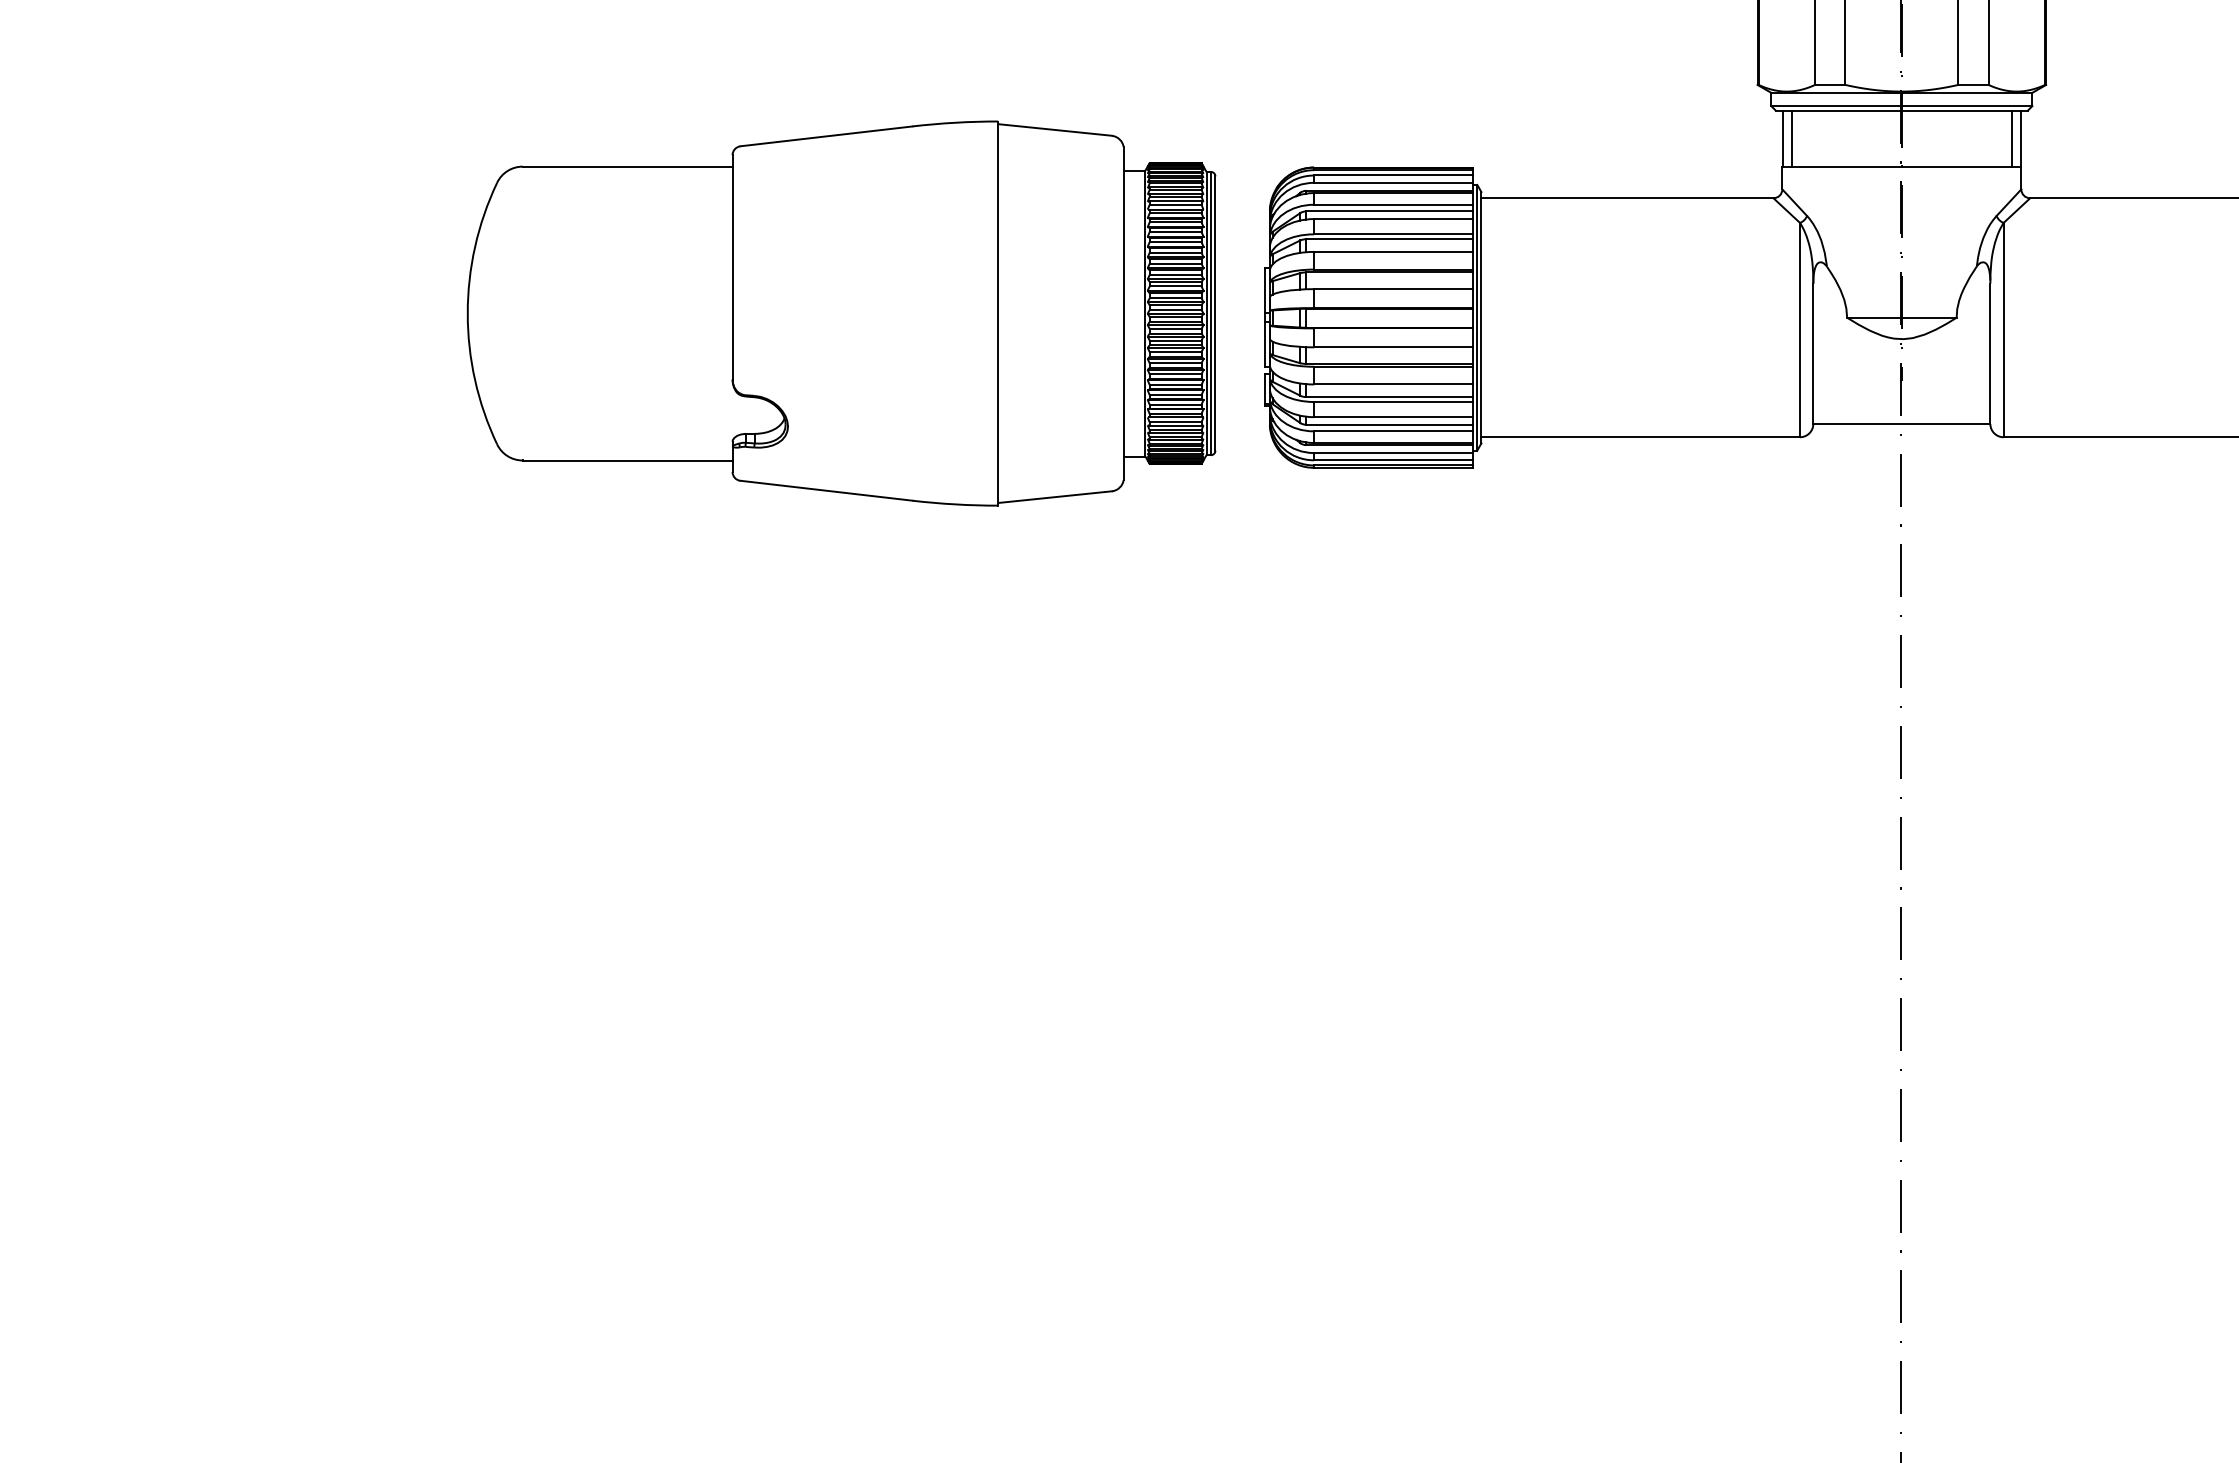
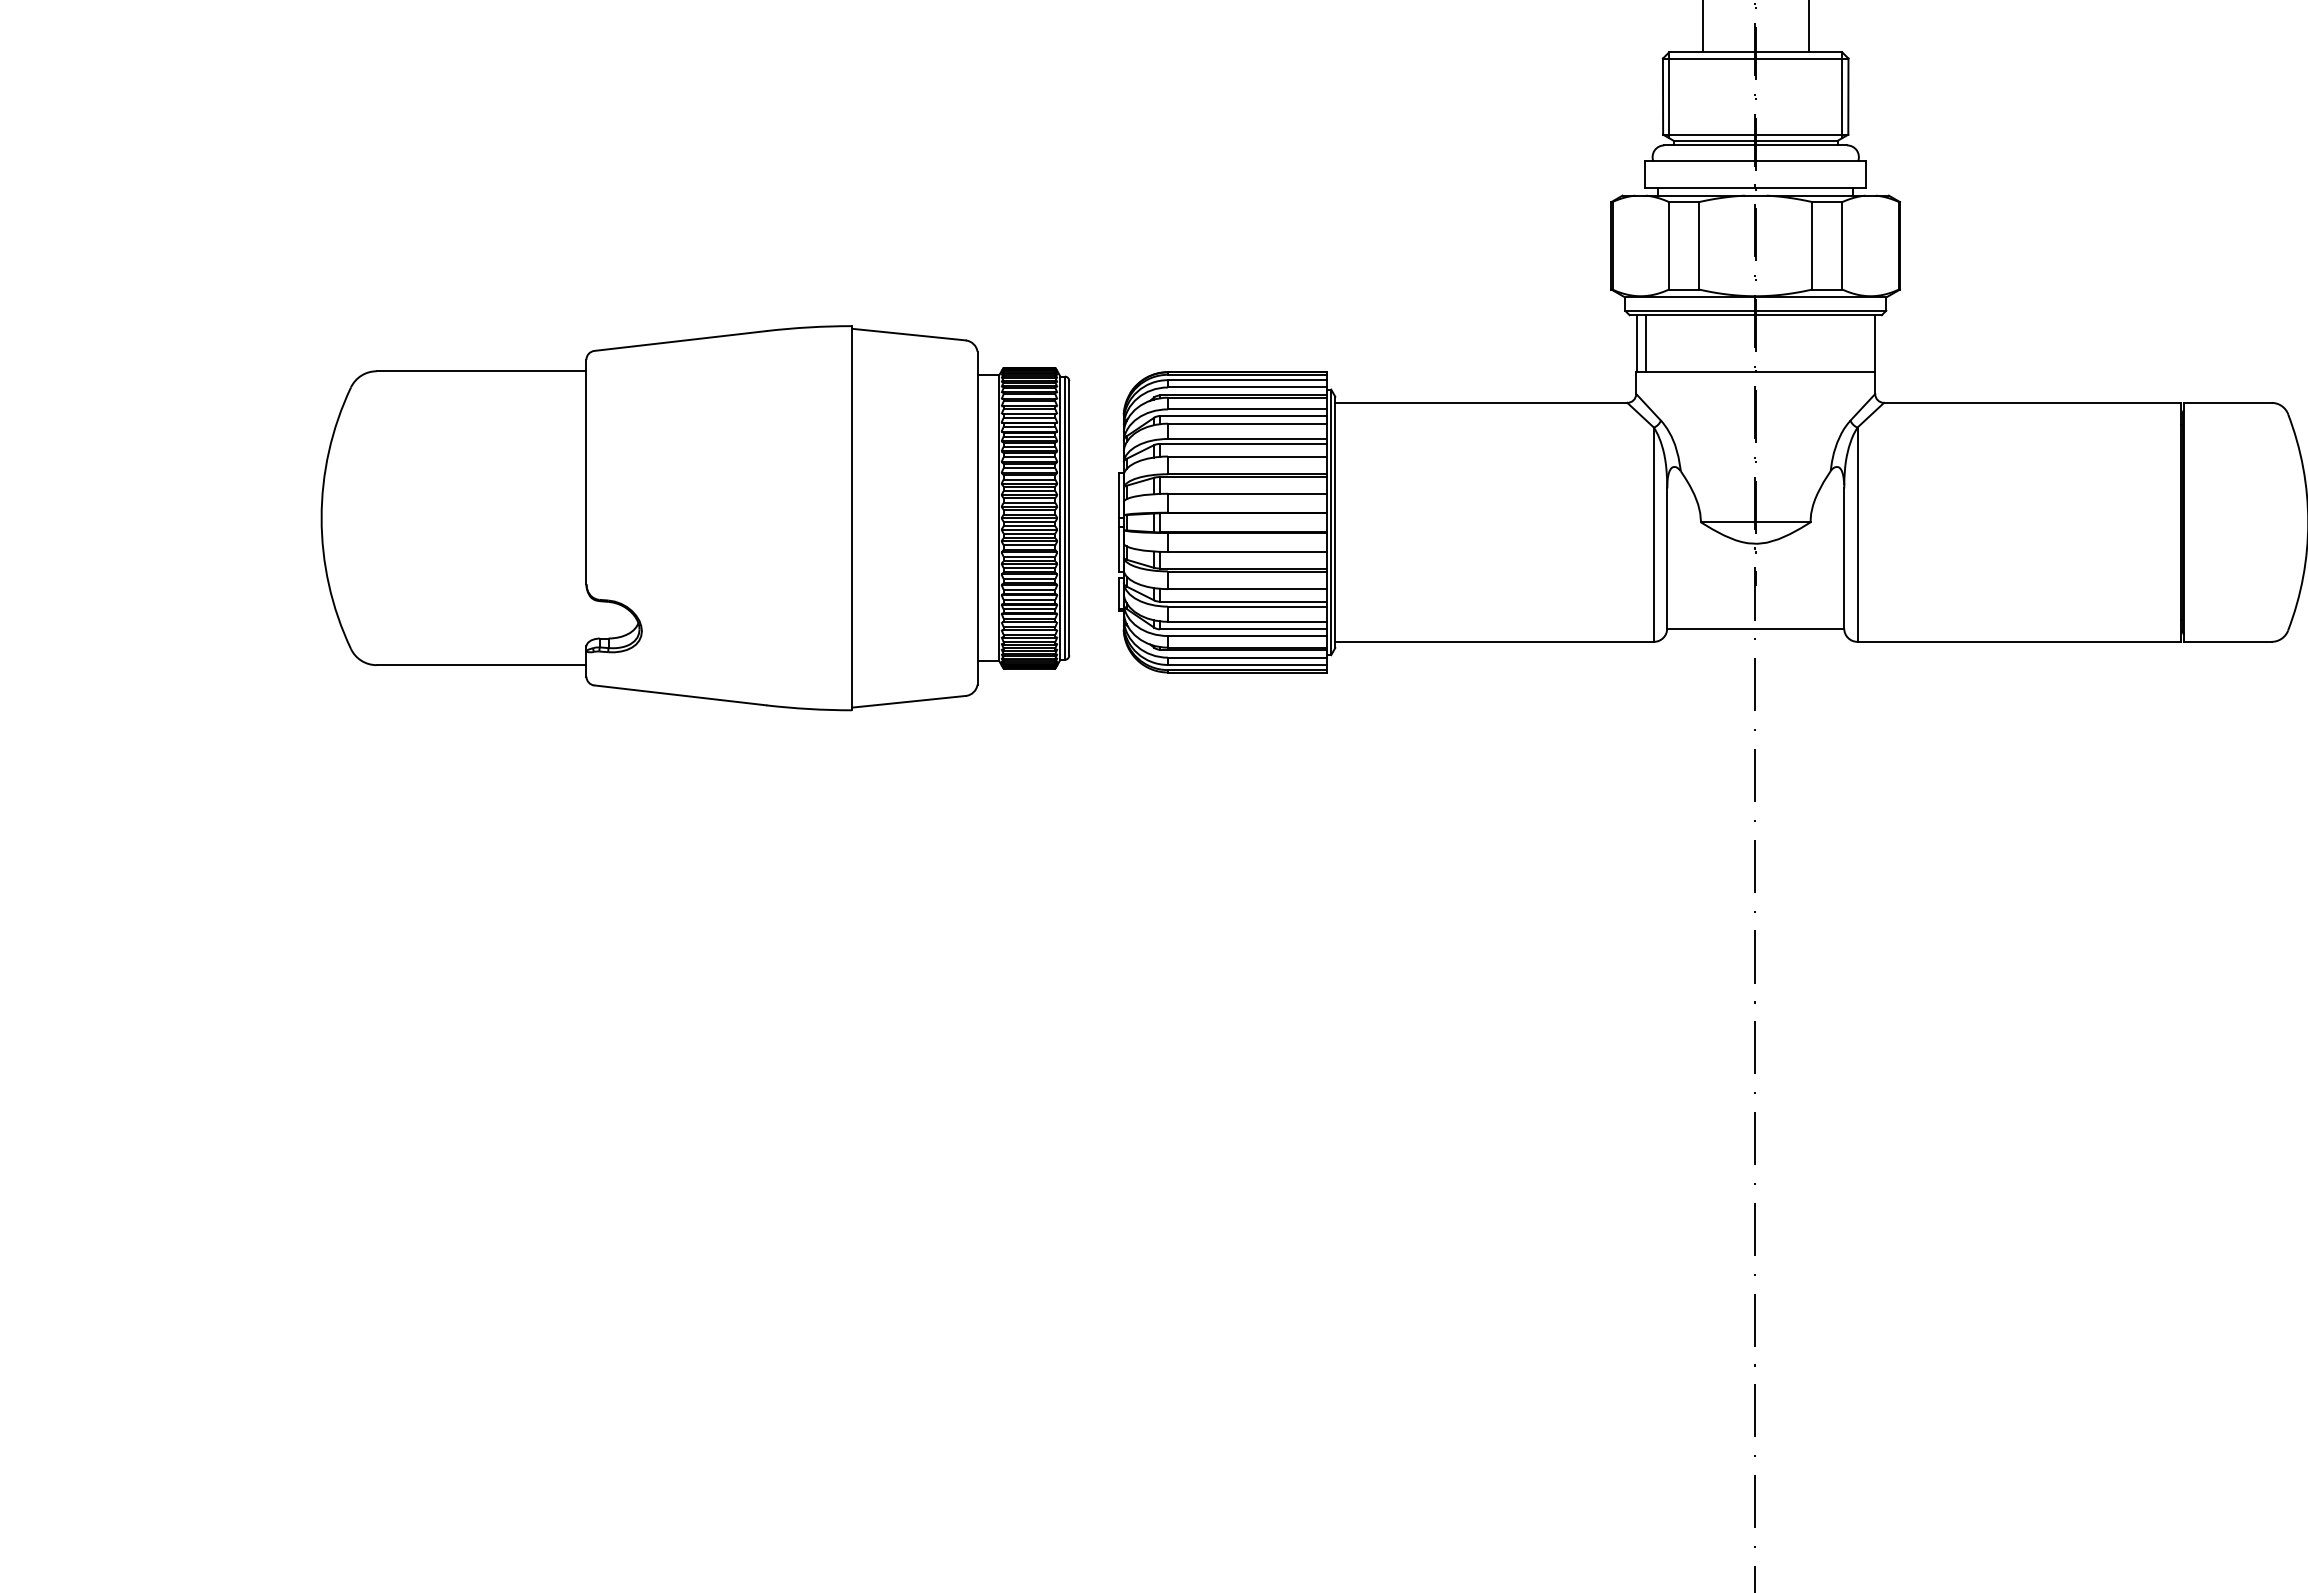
line: (2011, 138) -> (1865, 343), removed

